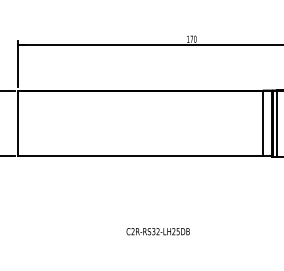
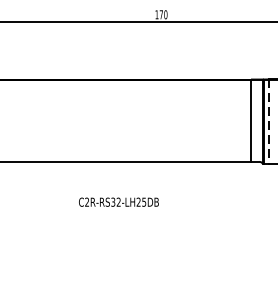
line: (277, 124) -> (269, 122), solid -> dashed
text: (157, 231) -> (118, 202), moved

